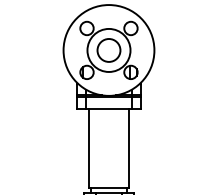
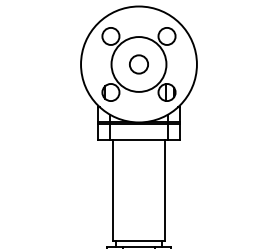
circle: (108, 50) -> (138, 64), size x0.62

